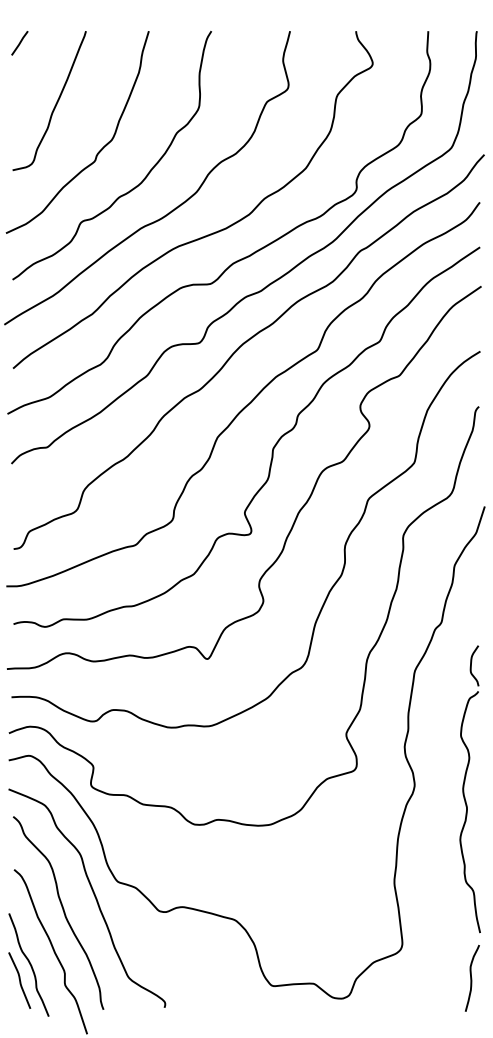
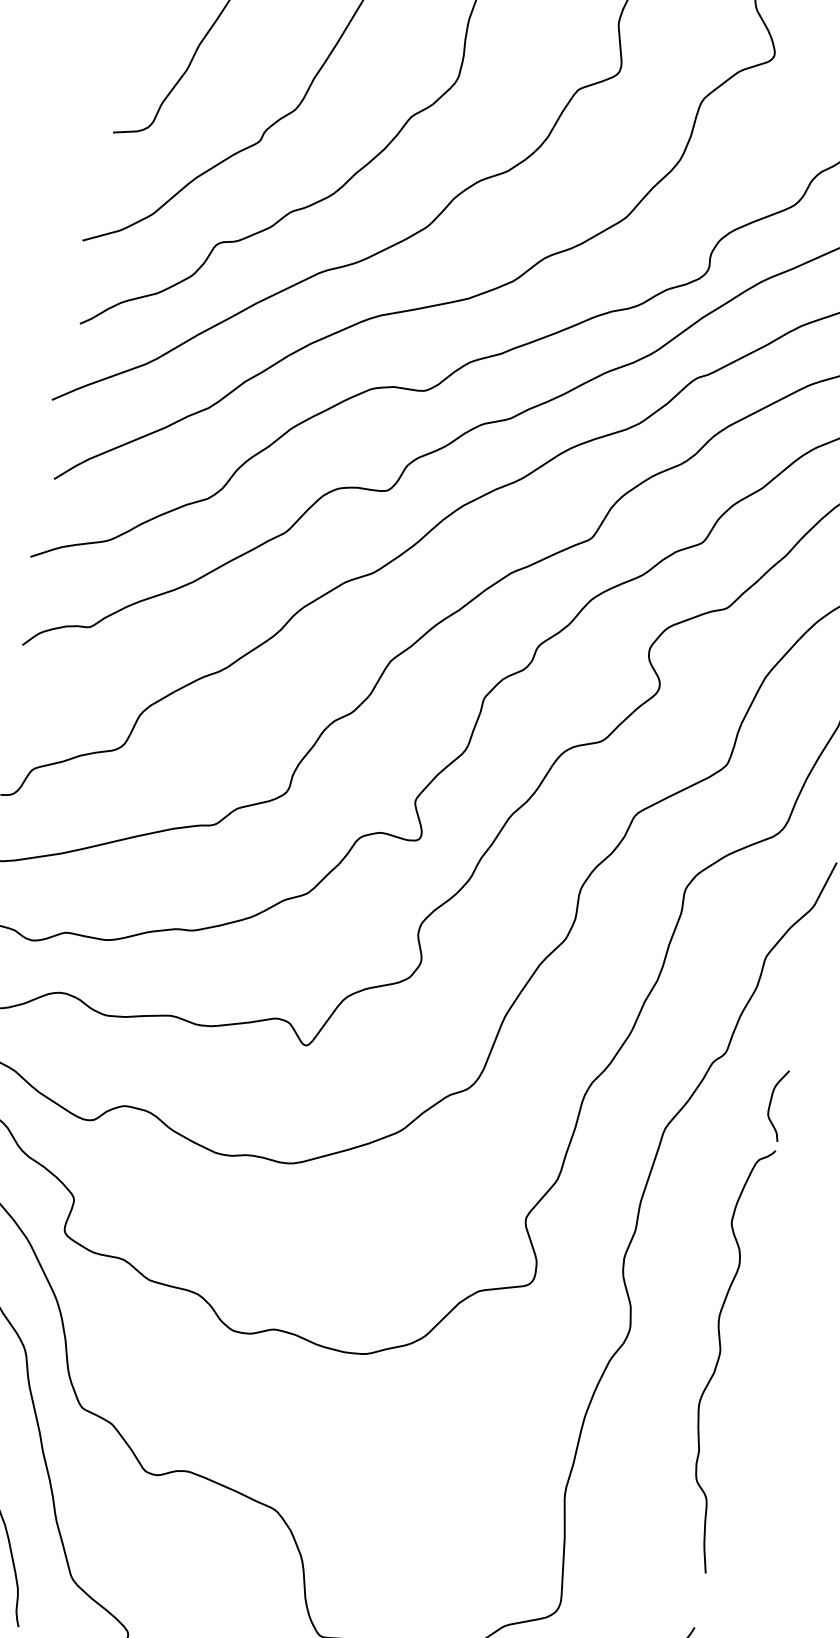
part: (469, 789) -> (730, 1319), moved

